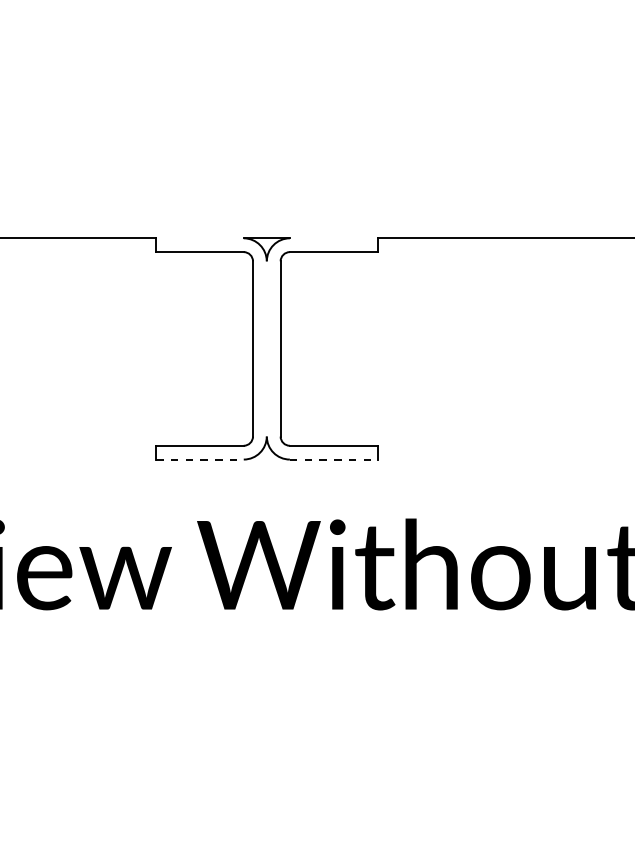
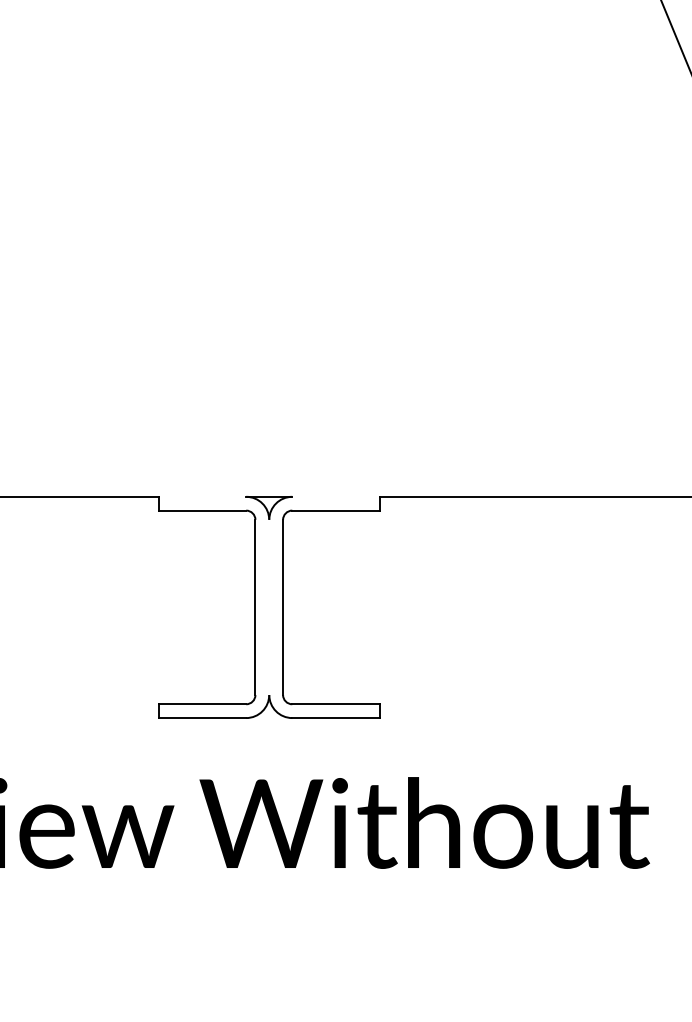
line: (200, 460) -> (202, 718), dashed -> solid
line: (334, 460) -> (336, 718), dashed -> solid

